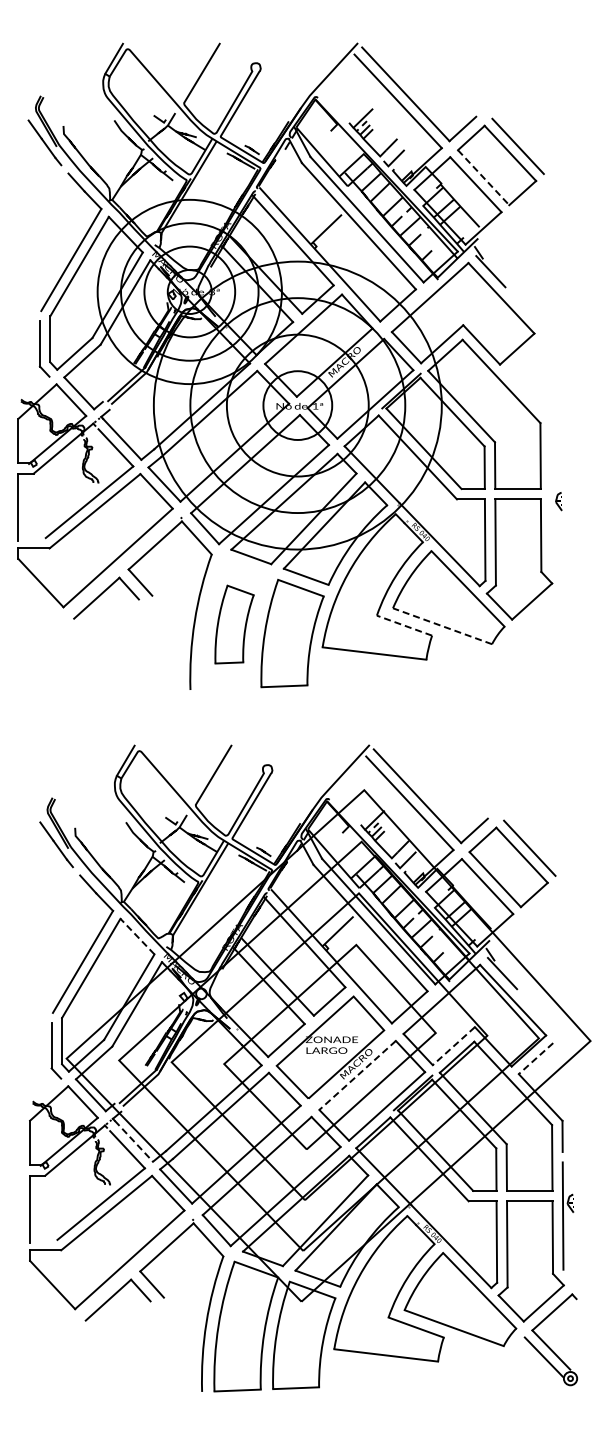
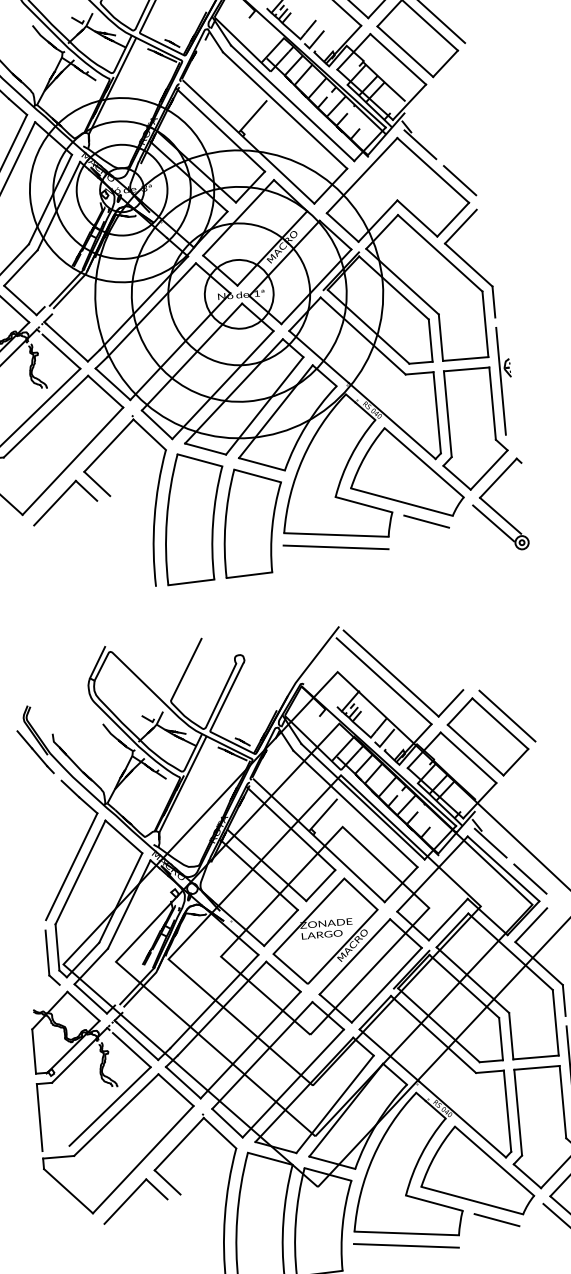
line: (483, 177) -> (405, 51), dashed -> solid
line: (527, 310) -> (460, 180), added
part: (528, 395) -> (468, 265), added
line: (551, 513) -> (501, 380), added
part: (234, 624) -> (194, 517), size x1.67
line: (404, 625) -> (363, 504), dashed -> solid
line: (442, 626) -> (401, 502), dashed -> solid
part: (534, 641) -> (494, 509), added
line: (465, 647) -> (426, 521), added
line: (373, 665) -> (336, 547), added
line: (137, 936) -> (123, 836), dashed -> solid
line: (538, 1012) -> (529, 879), added
line: (453, 1046) -> (448, 919), dashed -> solid
line: (535, 1058) -> (530, 925), dashed -> solid
line: (357, 1075) -> (354, 956), dashed -> solid
line: (134, 1141) -> (138, 1041), dashed -> solid
line: (477, 1349) -> (497, 1219), added
line: (384, 1367) -> (406, 1245), added

